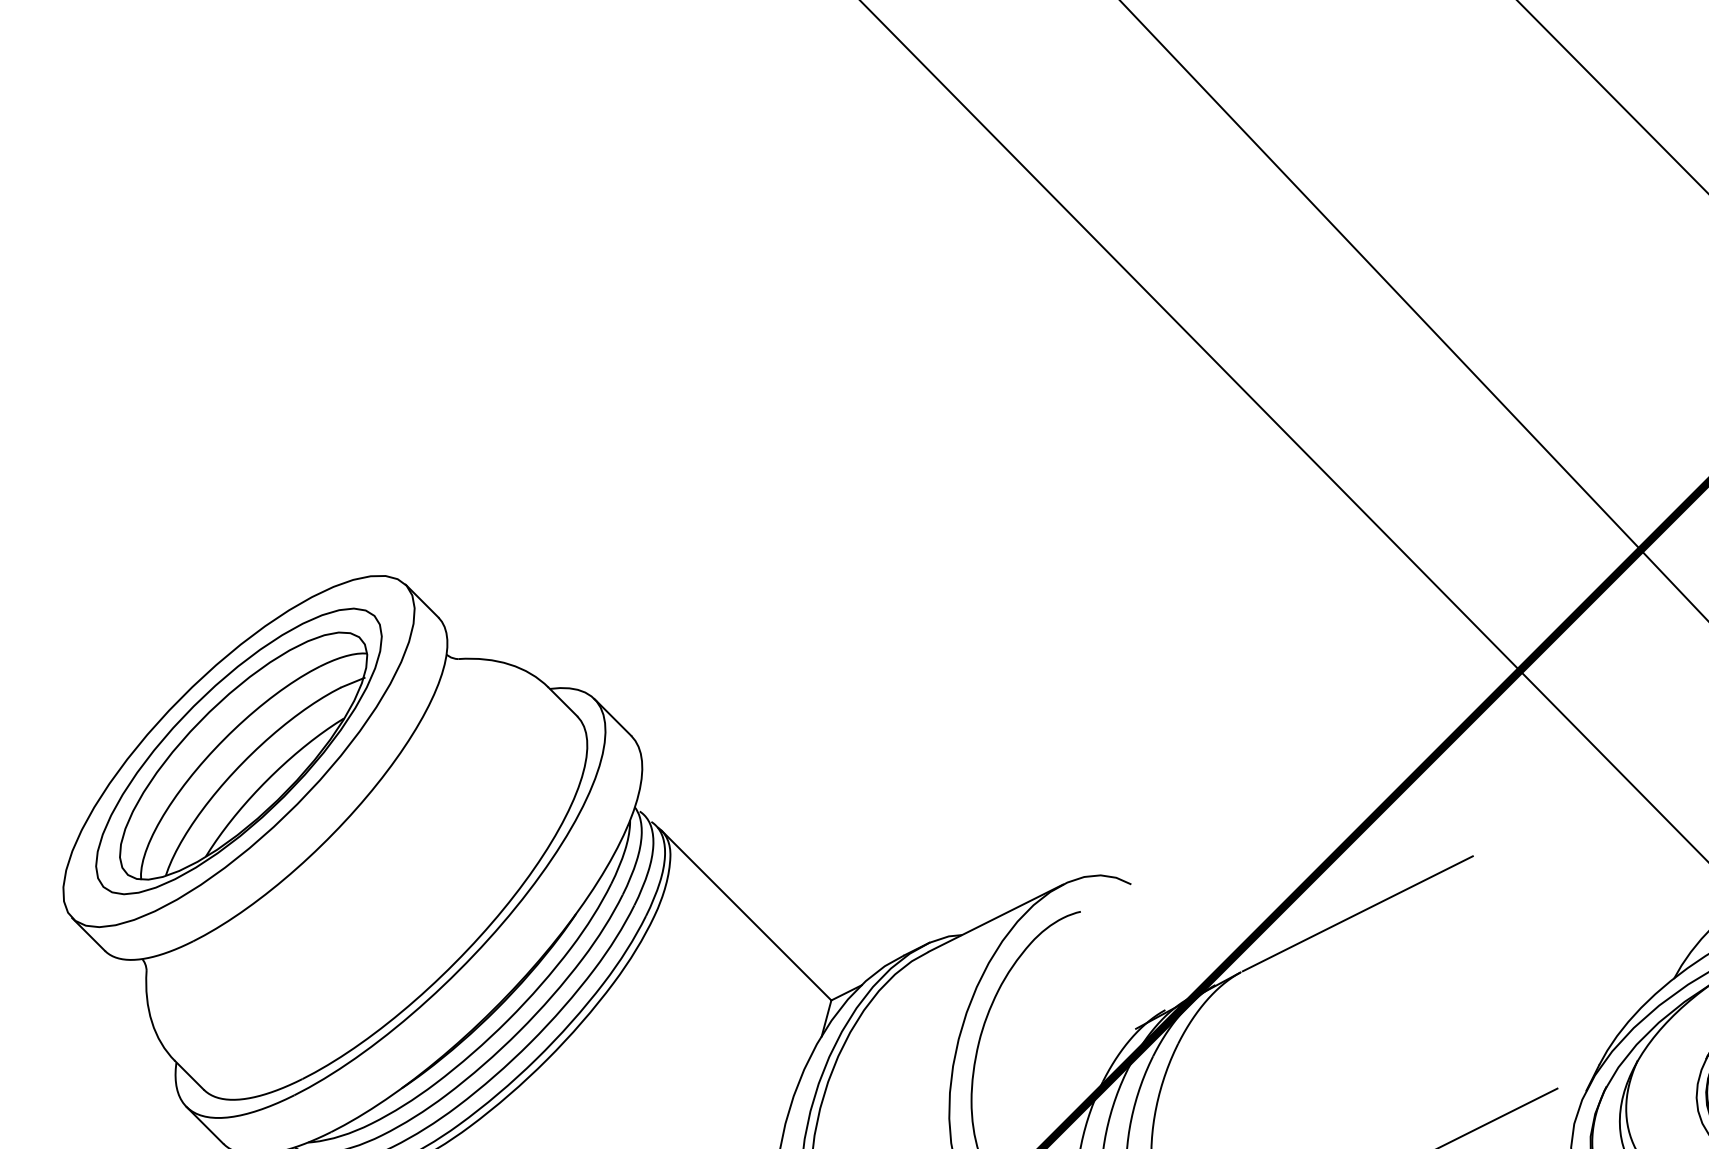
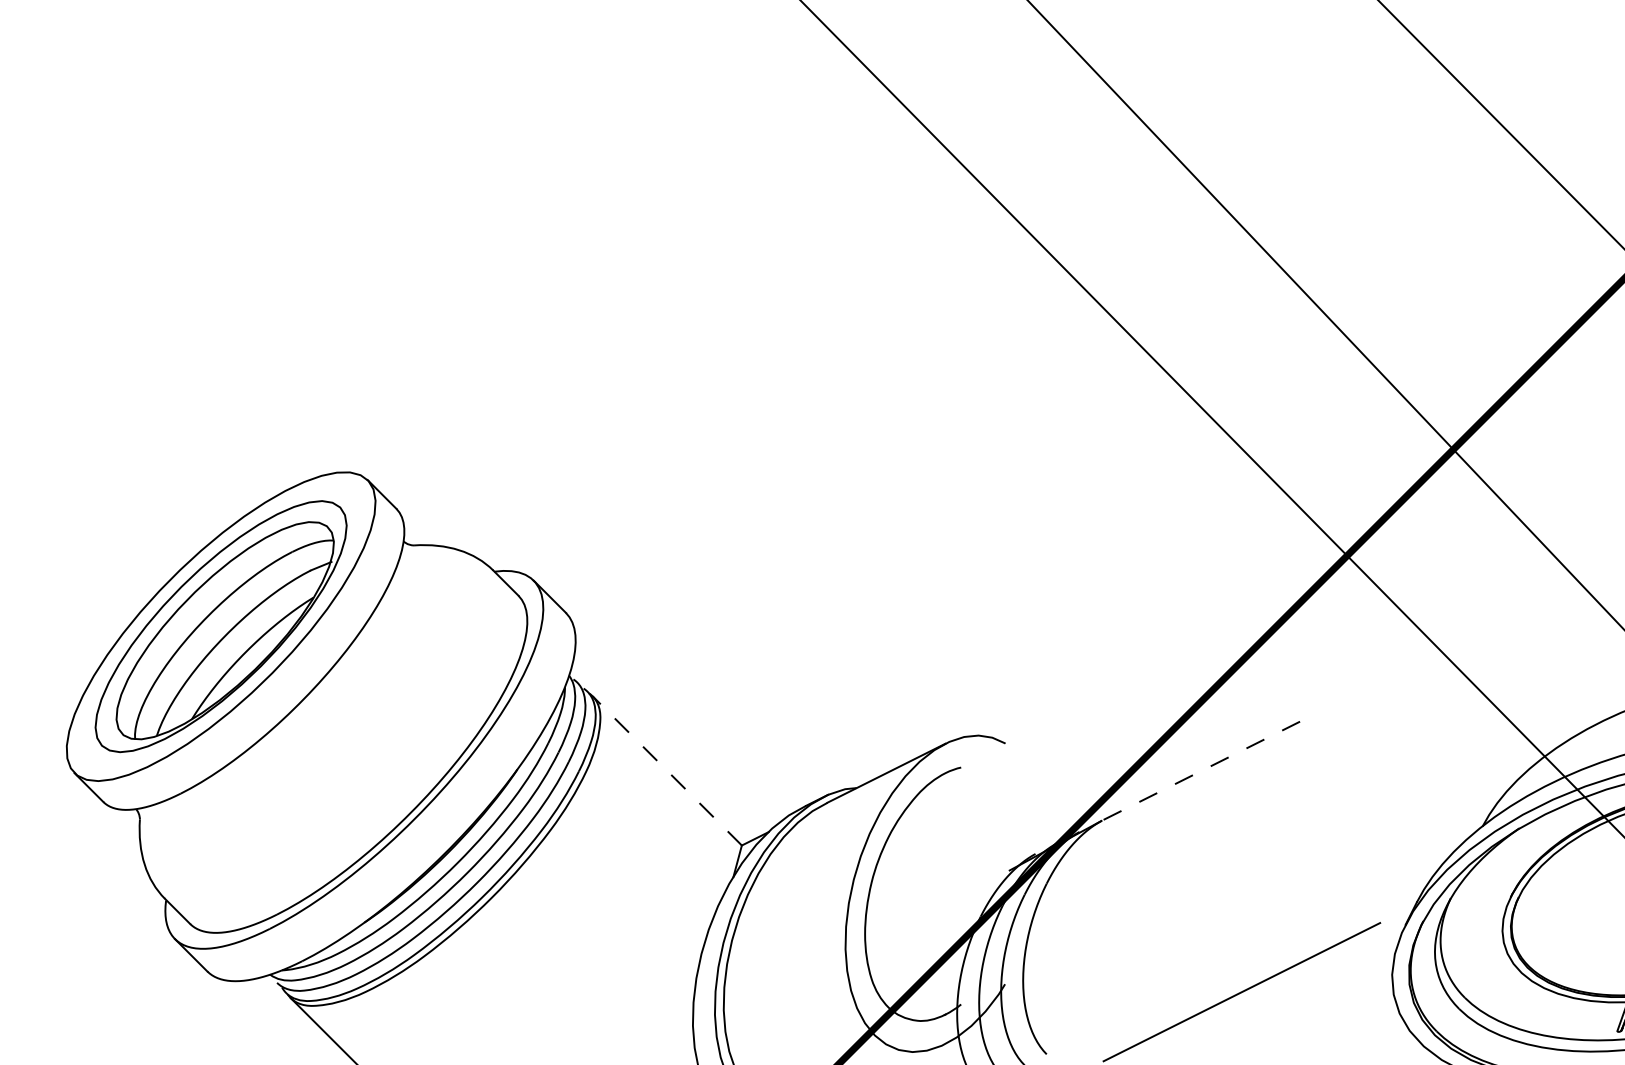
line: (1357, 913) -> (1204, 769), solid -> dashed
line: (746, 915) -> (667, 770), solid -> dashed

